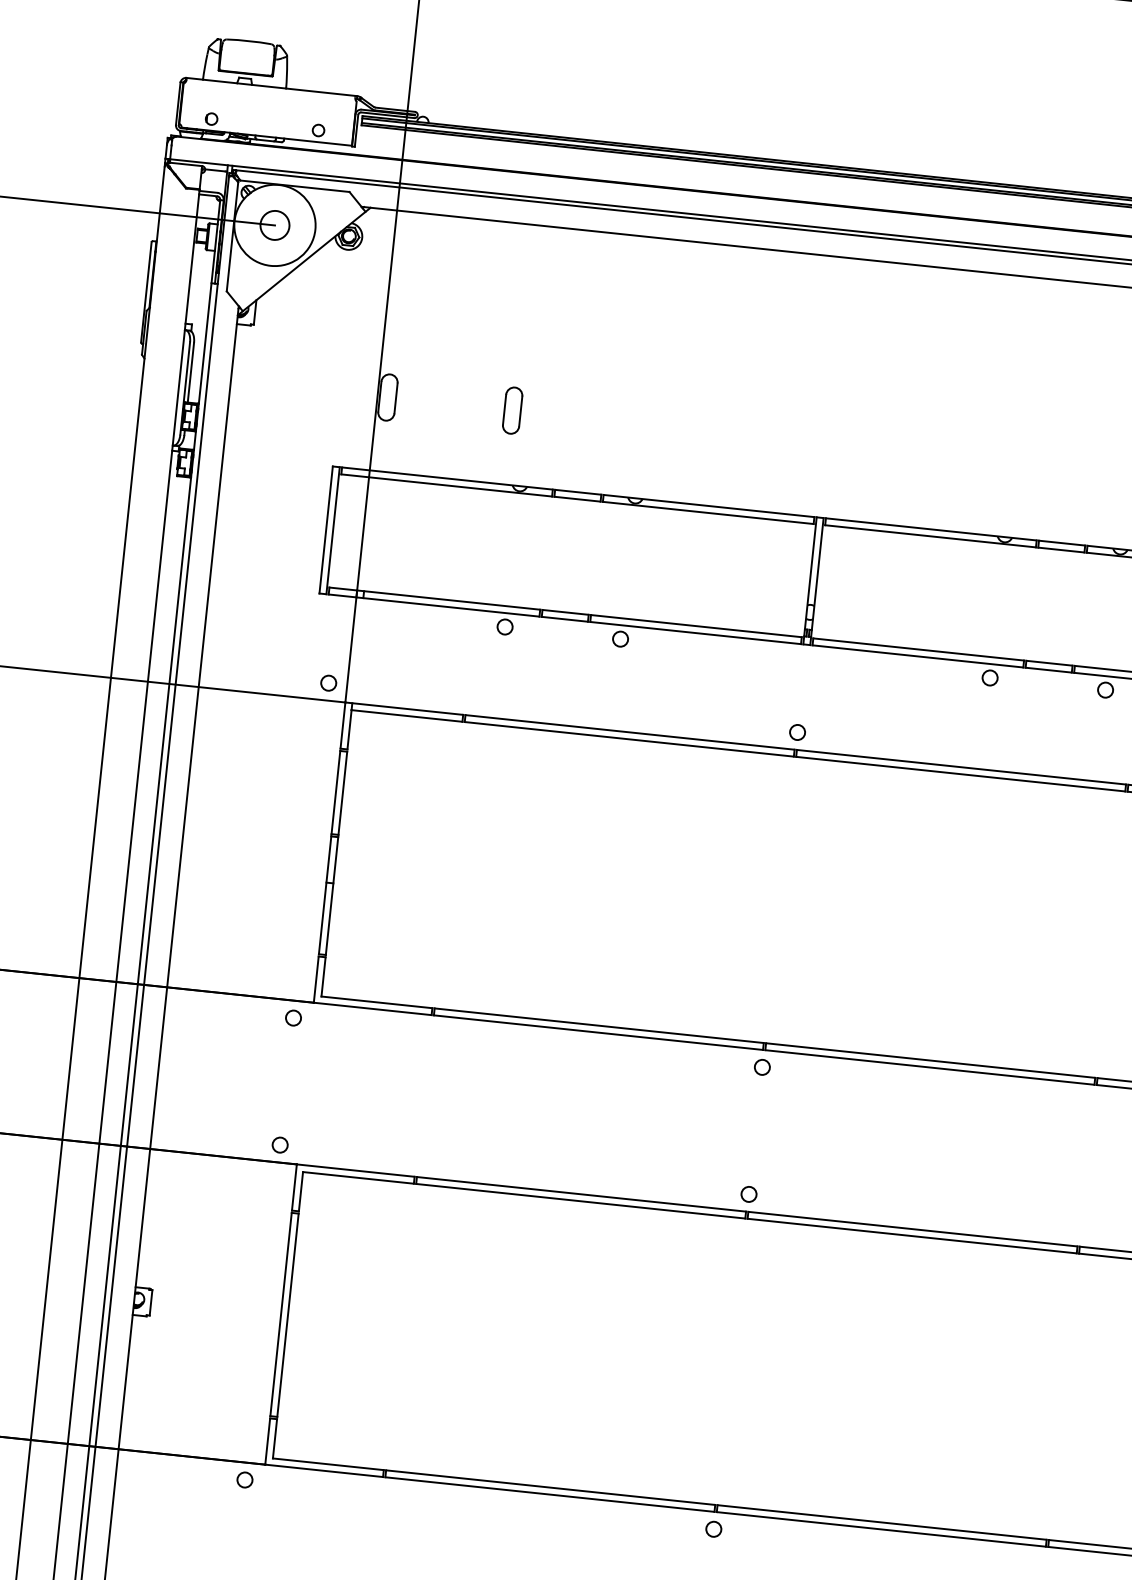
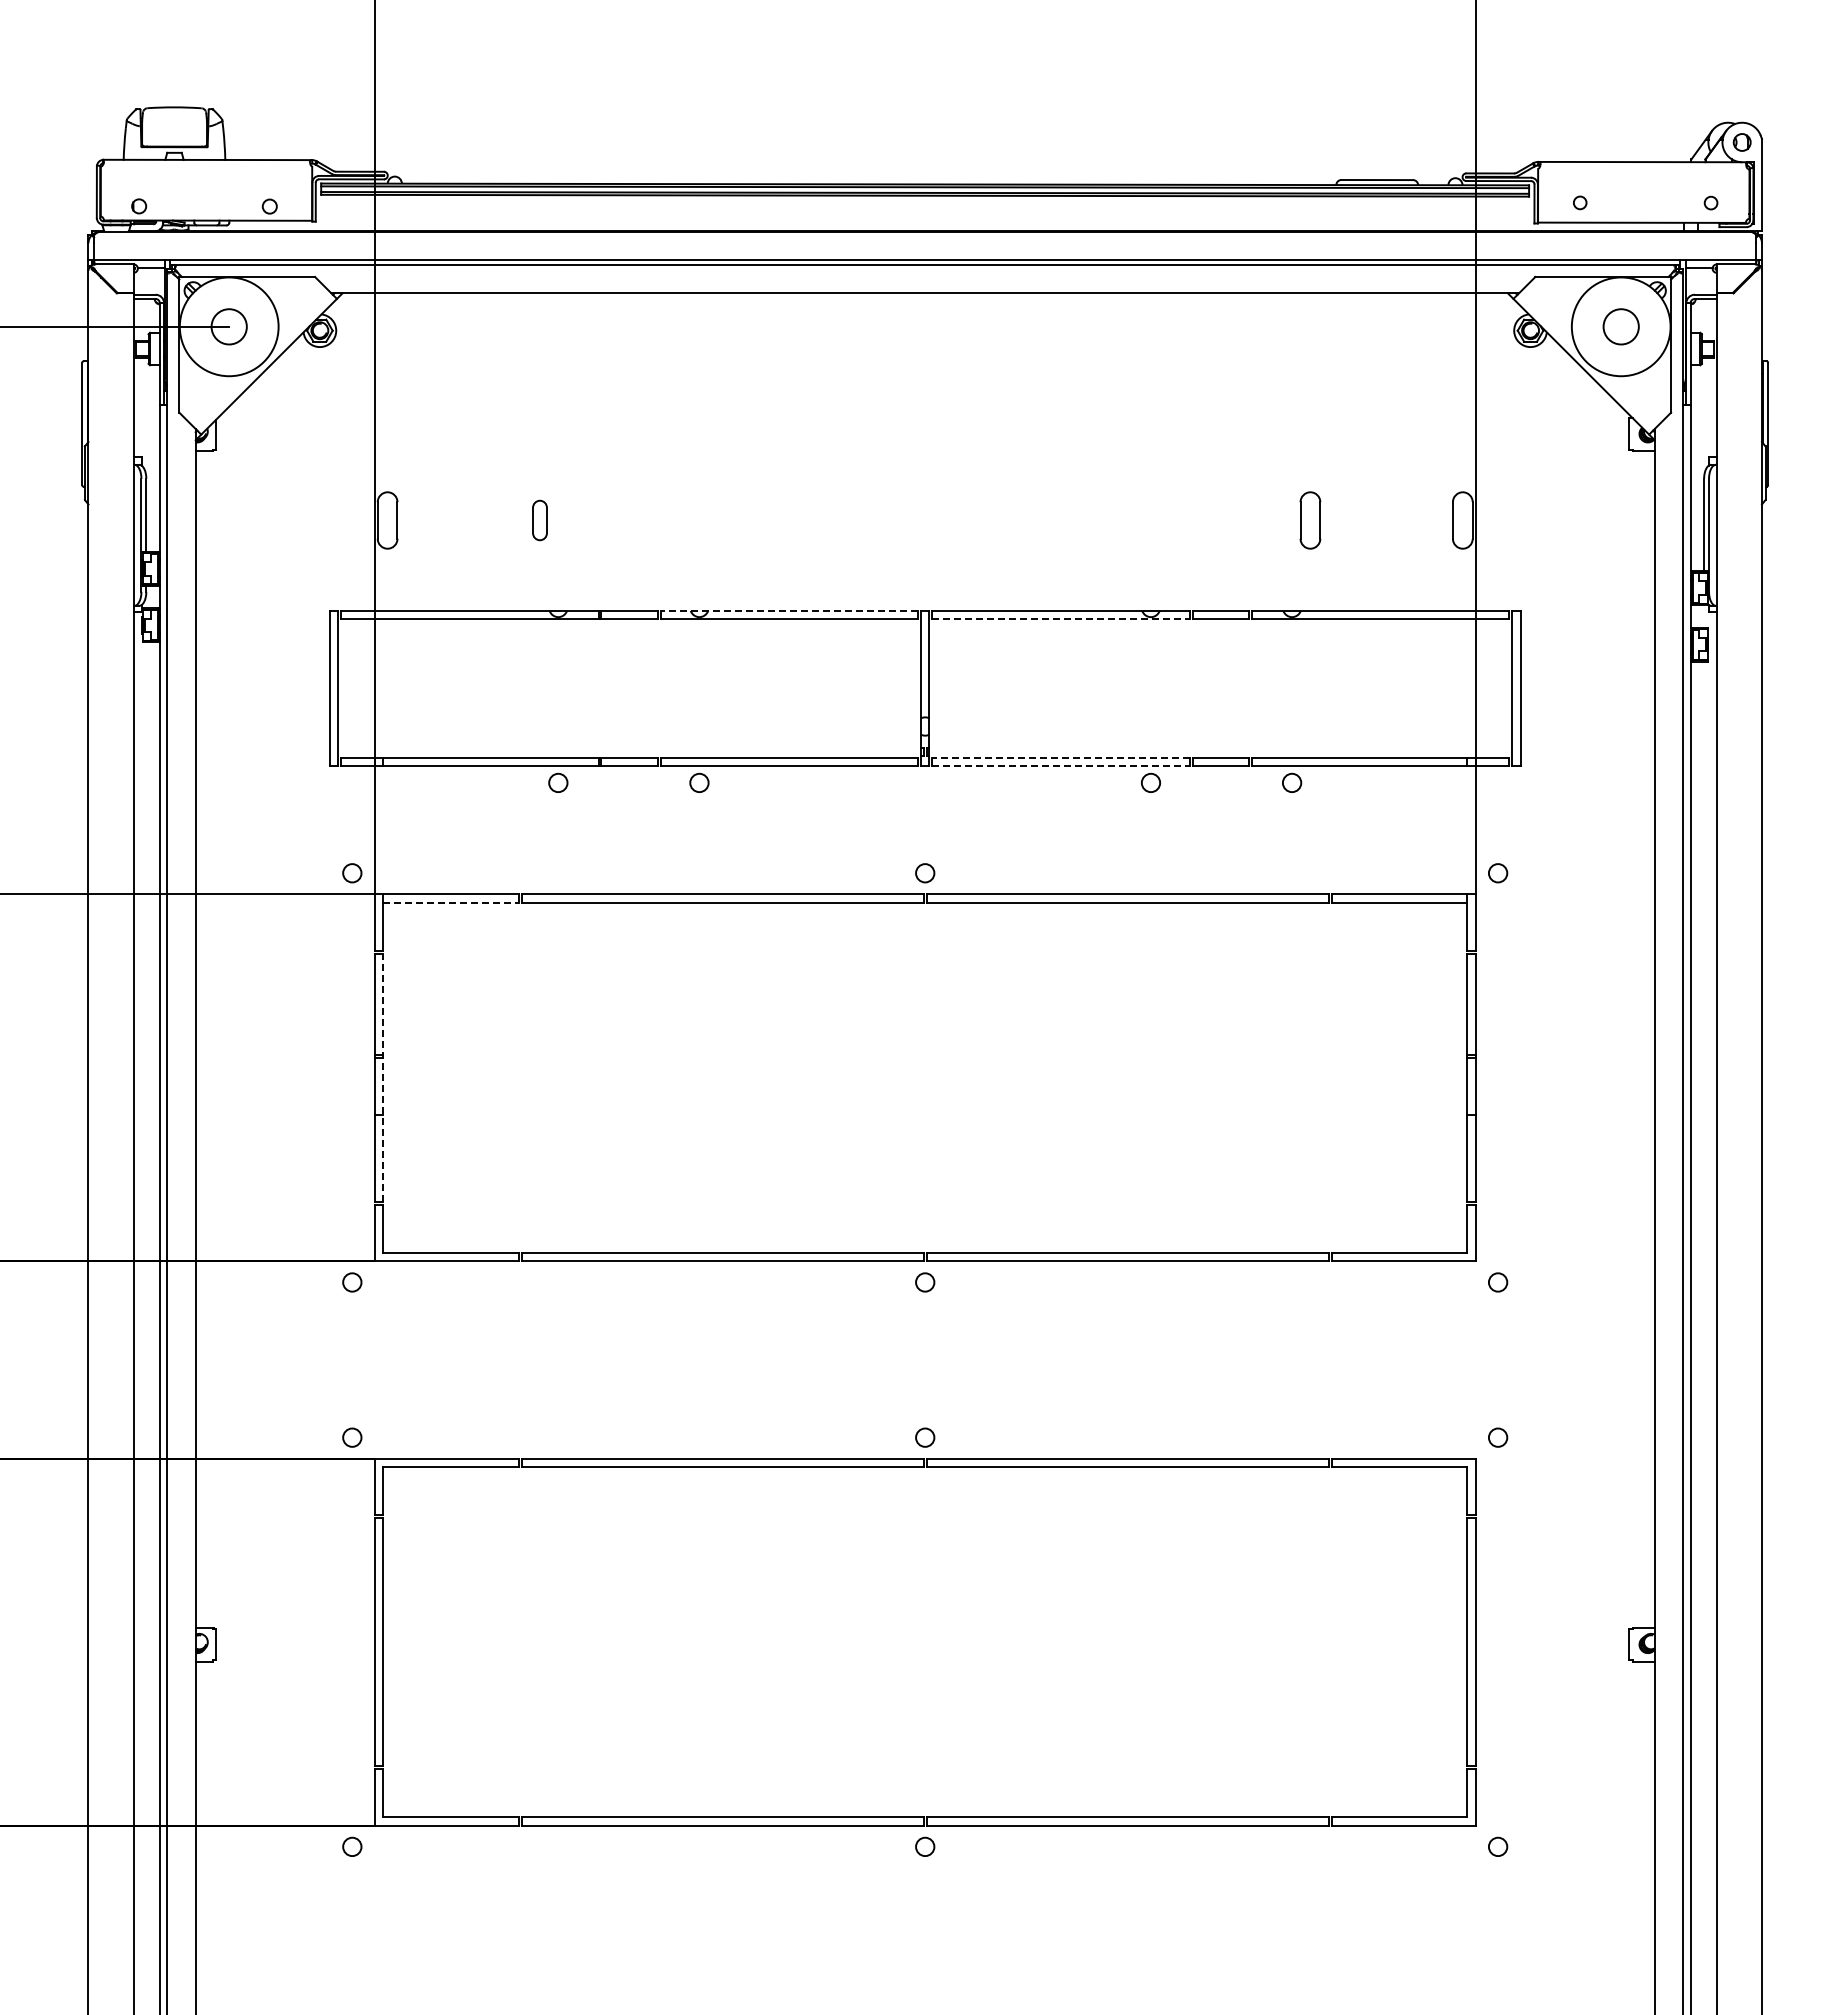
part: (512, 410) -> (539, 520), size x0.7
line: (709, 505) -> (789, 610), solid -> dashed
line: (930, 536) -> (1061, 619), solid -> dashed
line: (919, 649) -> (1061, 757), solid -> dashed
line: (918, 656) -> (1061, 766), solid -> dashed
line: (407, 715) -> (451, 902), solid -> dashed
line: (336, 853) -> (383, 1077), solid -> dashed

